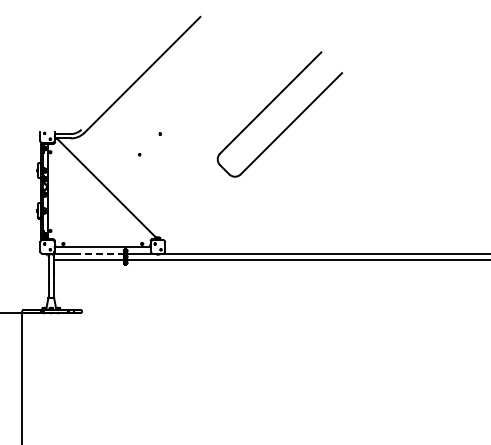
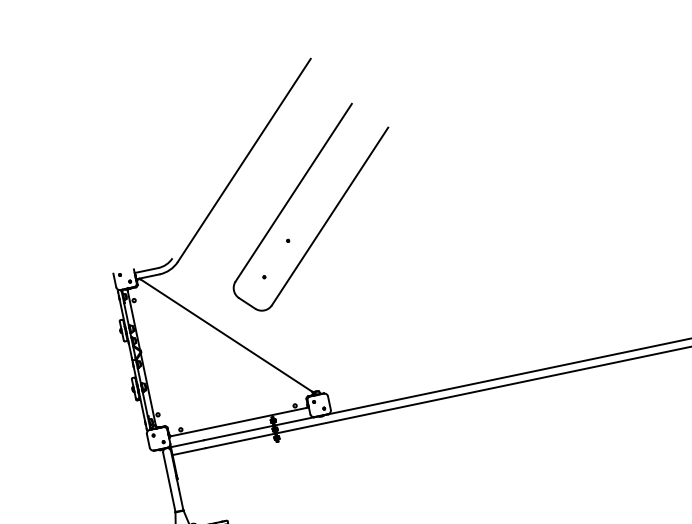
part: (270, 104) -> (293, 194), moved
line: (101, 254) -> (239, 433), dashed -> solid

